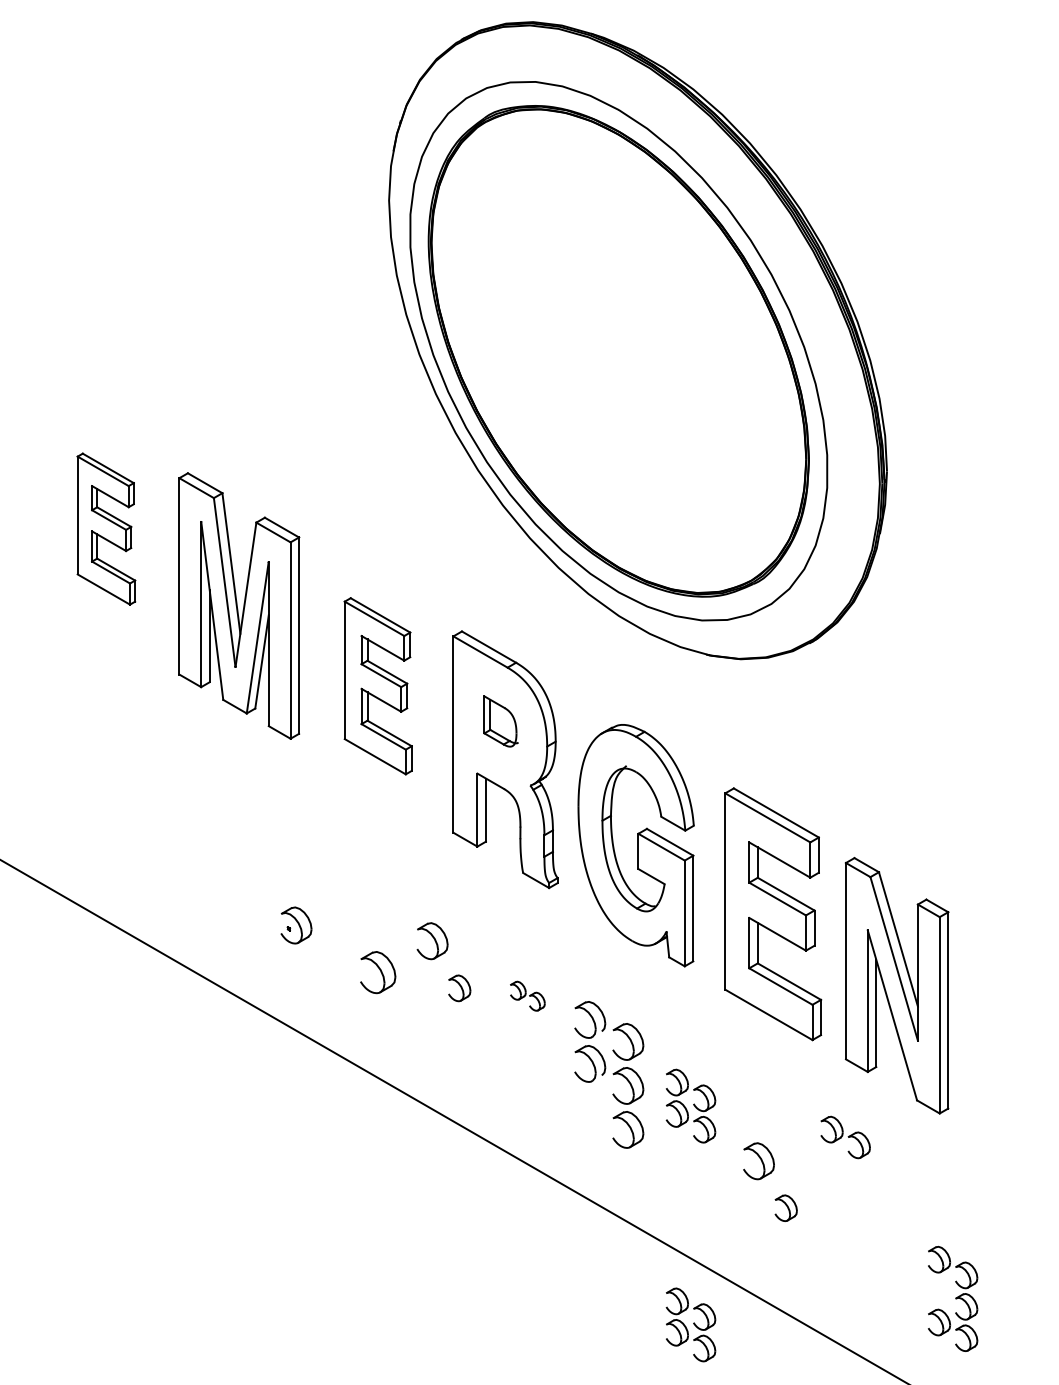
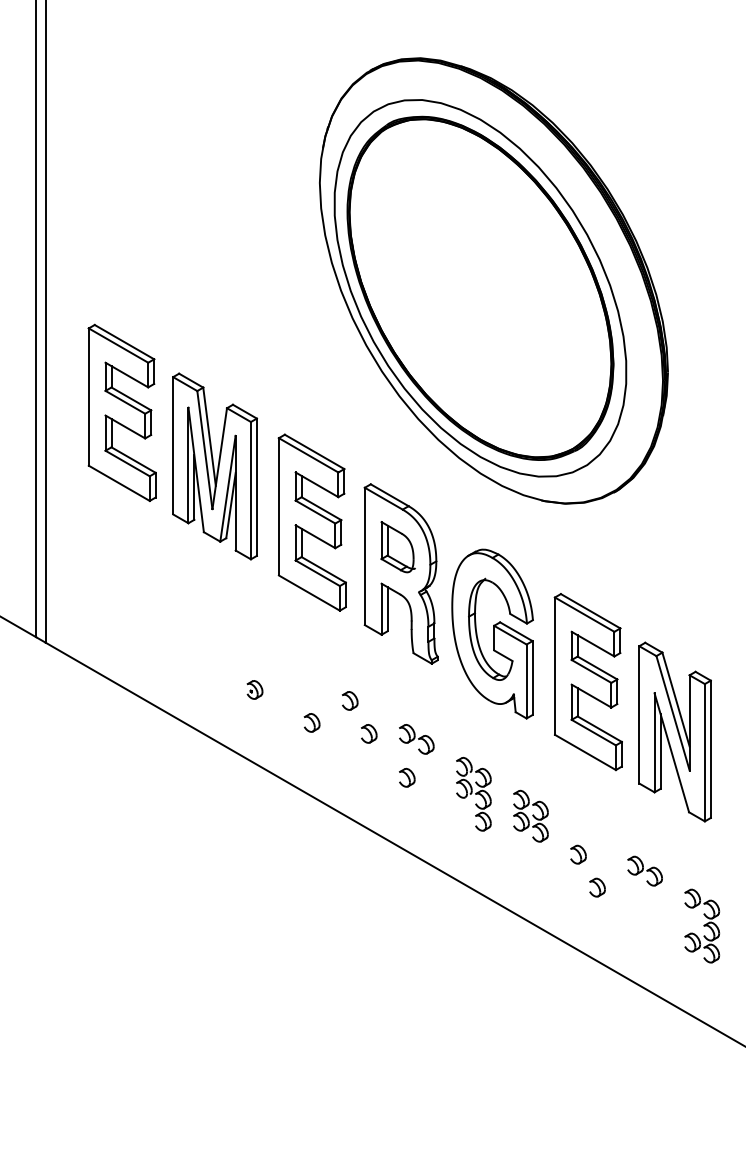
part: (105, 528) -> (121, 412), size x1.67
part: (377, 686) -> (311, 522), size x1.43
part: (500, 721) -> (397, 547), size x1.43
part: (295, 924) -> (254, 689), size x0.71
part: (431, 940) -> (349, 700), size x0.71
part: (377, 972) -> (311, 722), size x0.62
part: (527, 996) -> (416, 739), size x1.43
part: (514, 1050) -> (407, 777), added
part: (608, 1073) -> (473, 793), size x0.71
part: (844, 1136) -> (644, 870), moved
part: (758, 1160) -> (578, 854), size x0.71
part: (953, 1298) -> (702, 925), moved
part: (690, 1323) -> (530, 968), removed

